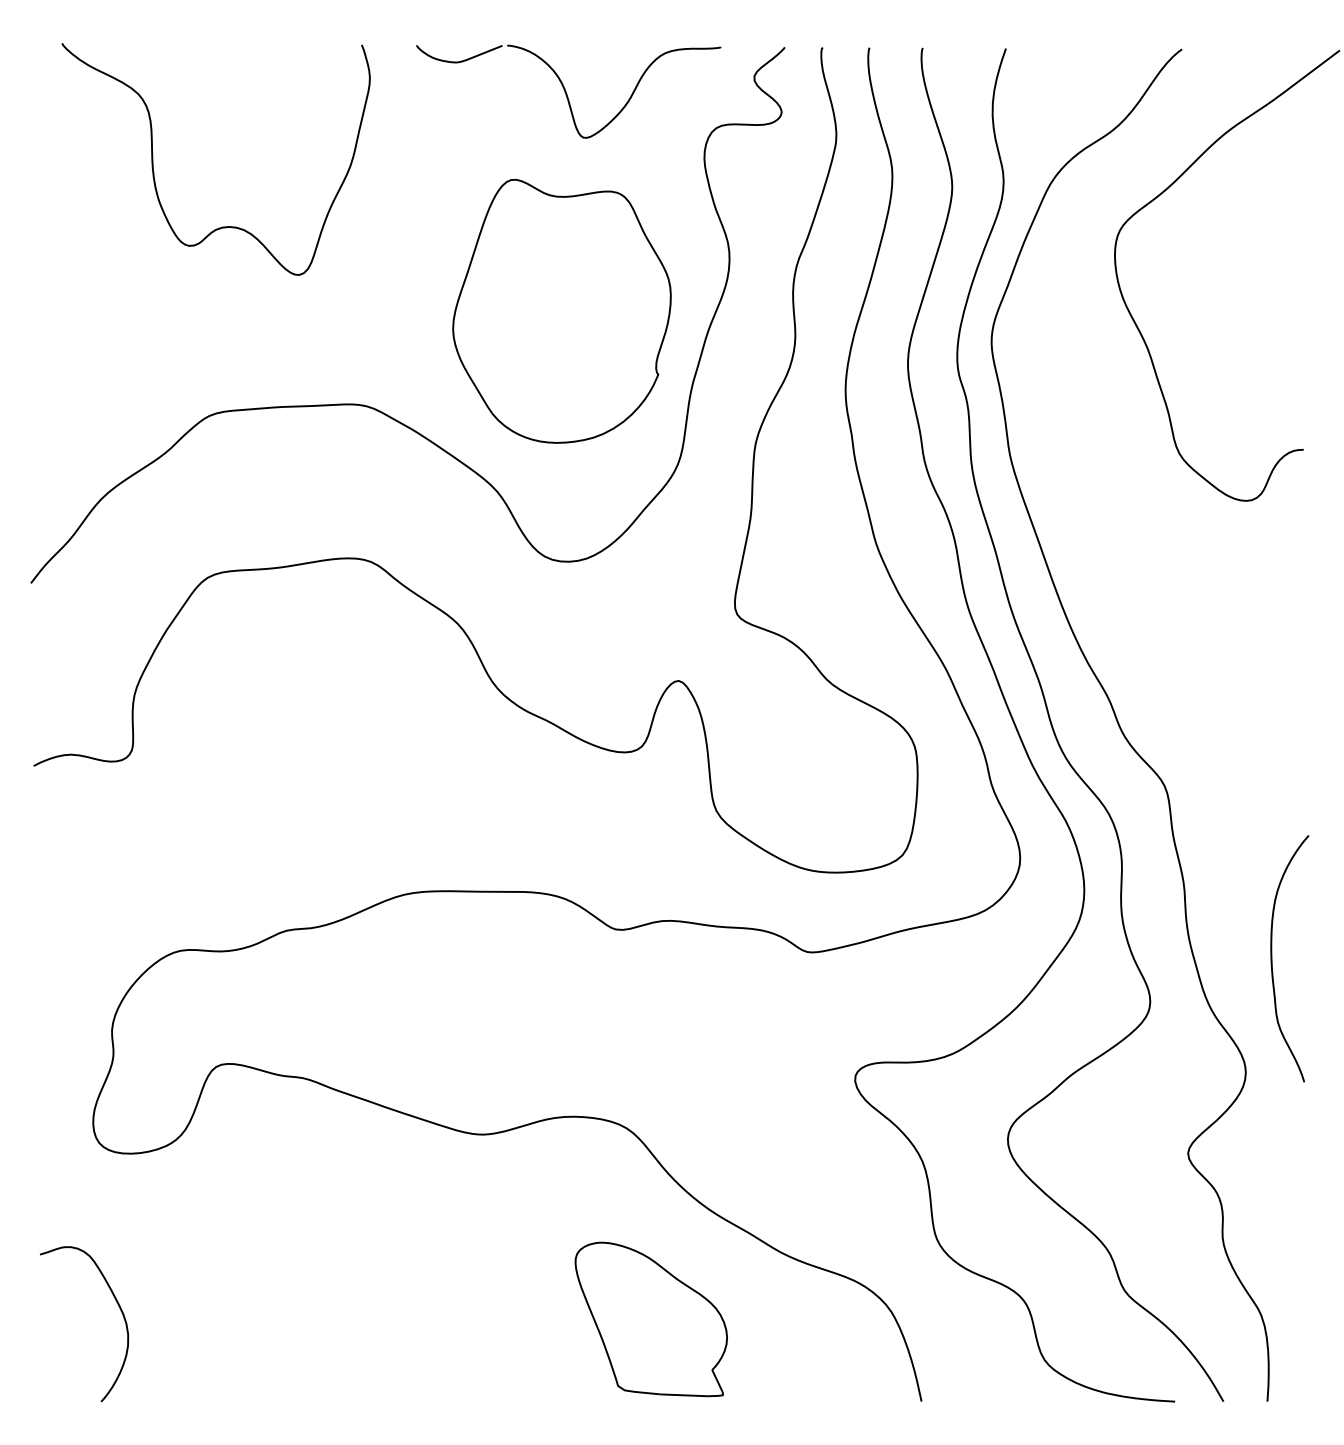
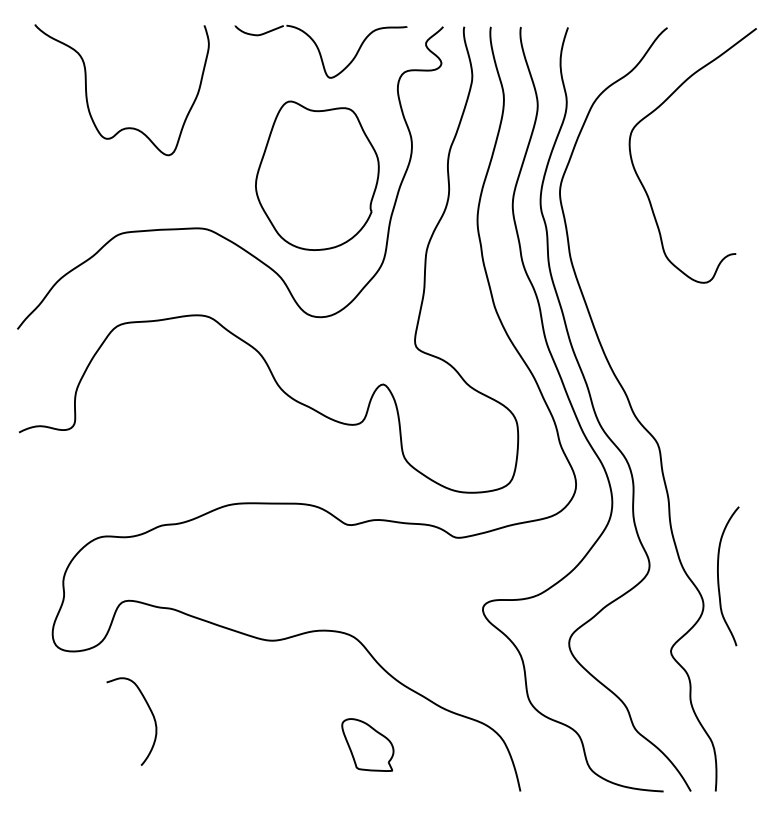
curve: (1274, 964) -> (719, 579), moved
curve: (117, 1307) -> (150, 712), moved
part: (650, 1318) -> (367, 744), size x0.6

